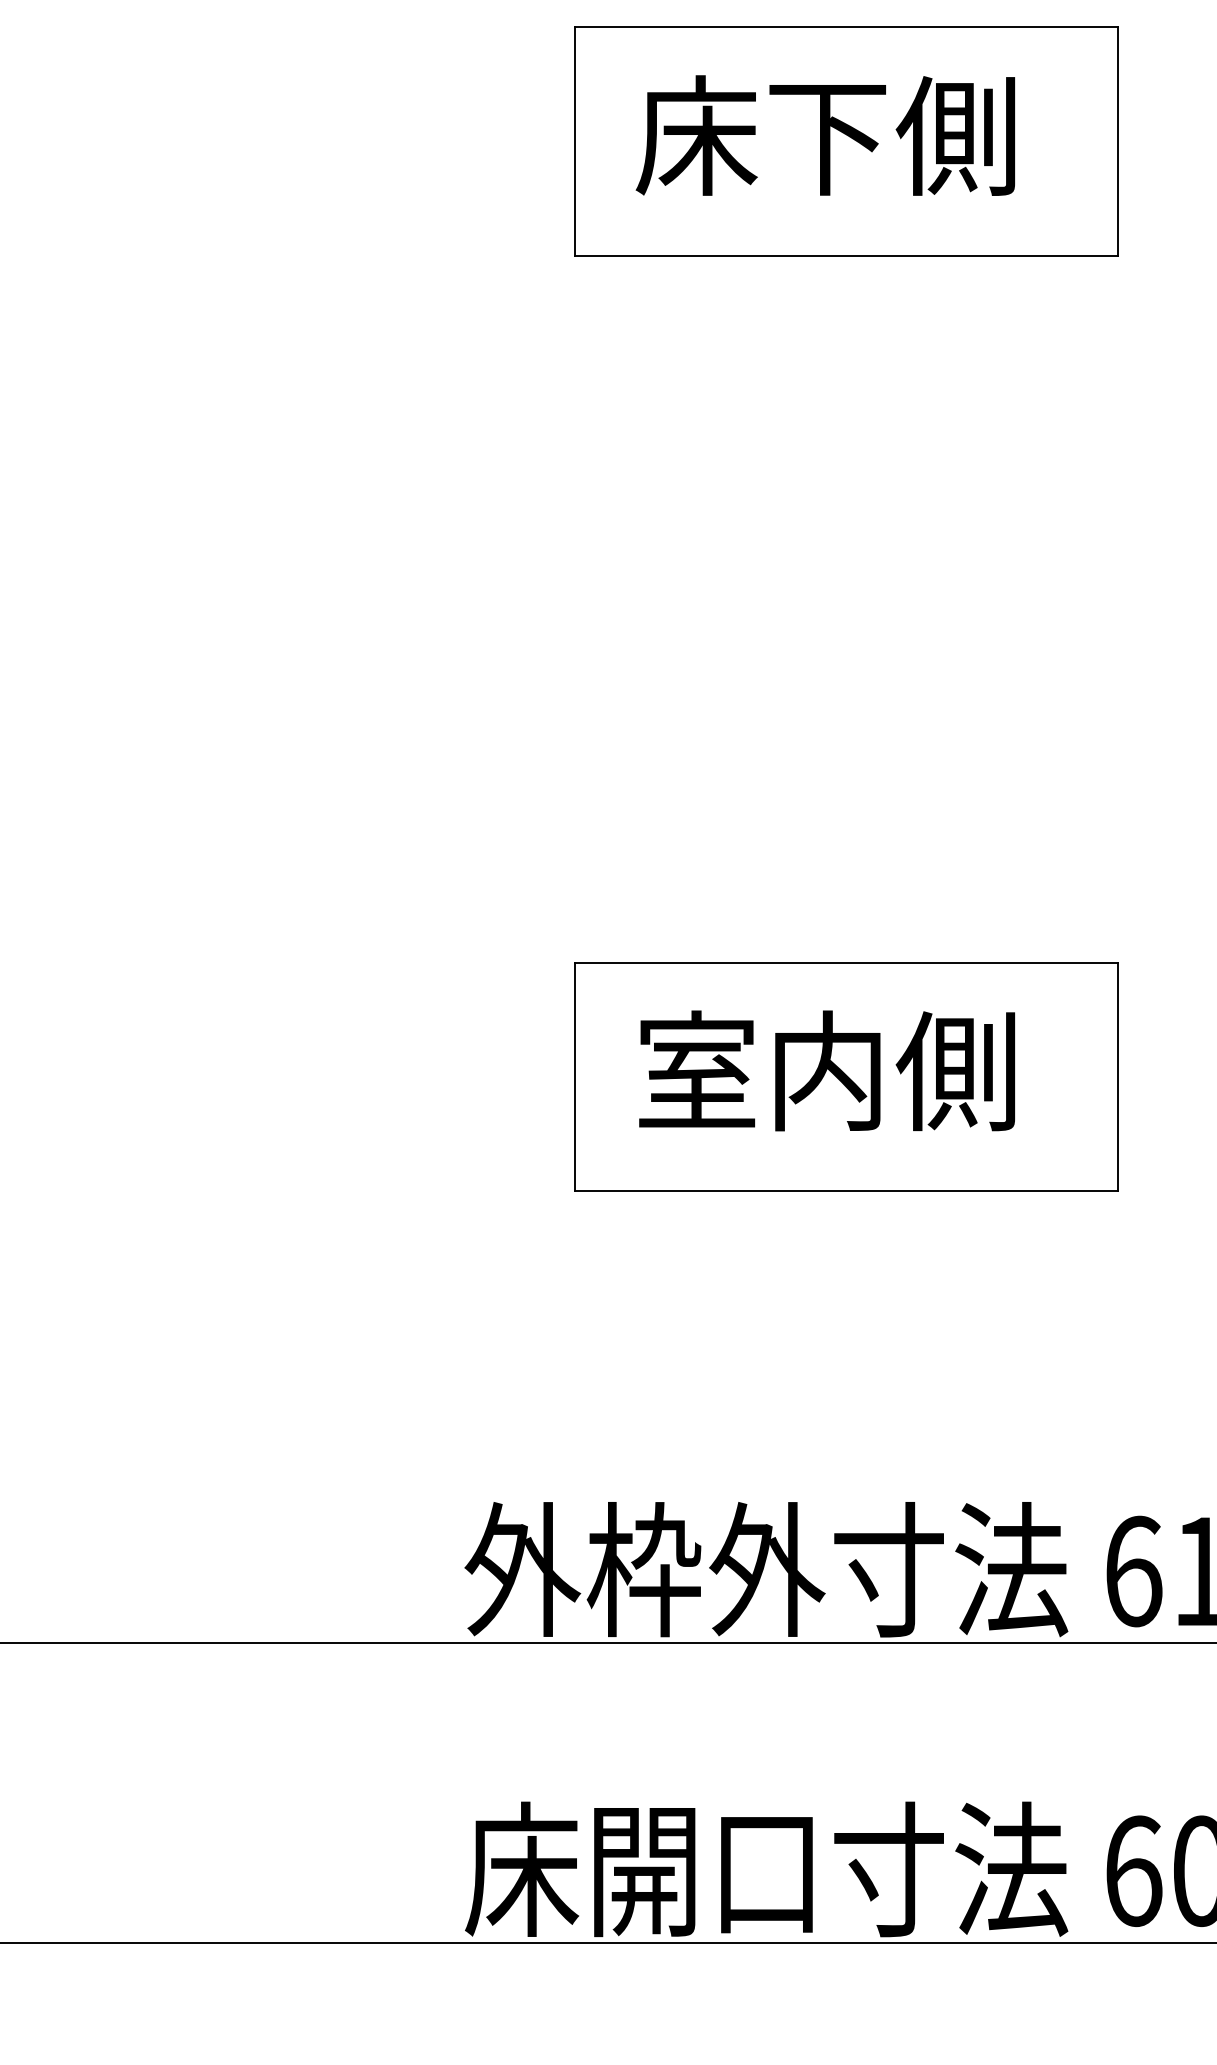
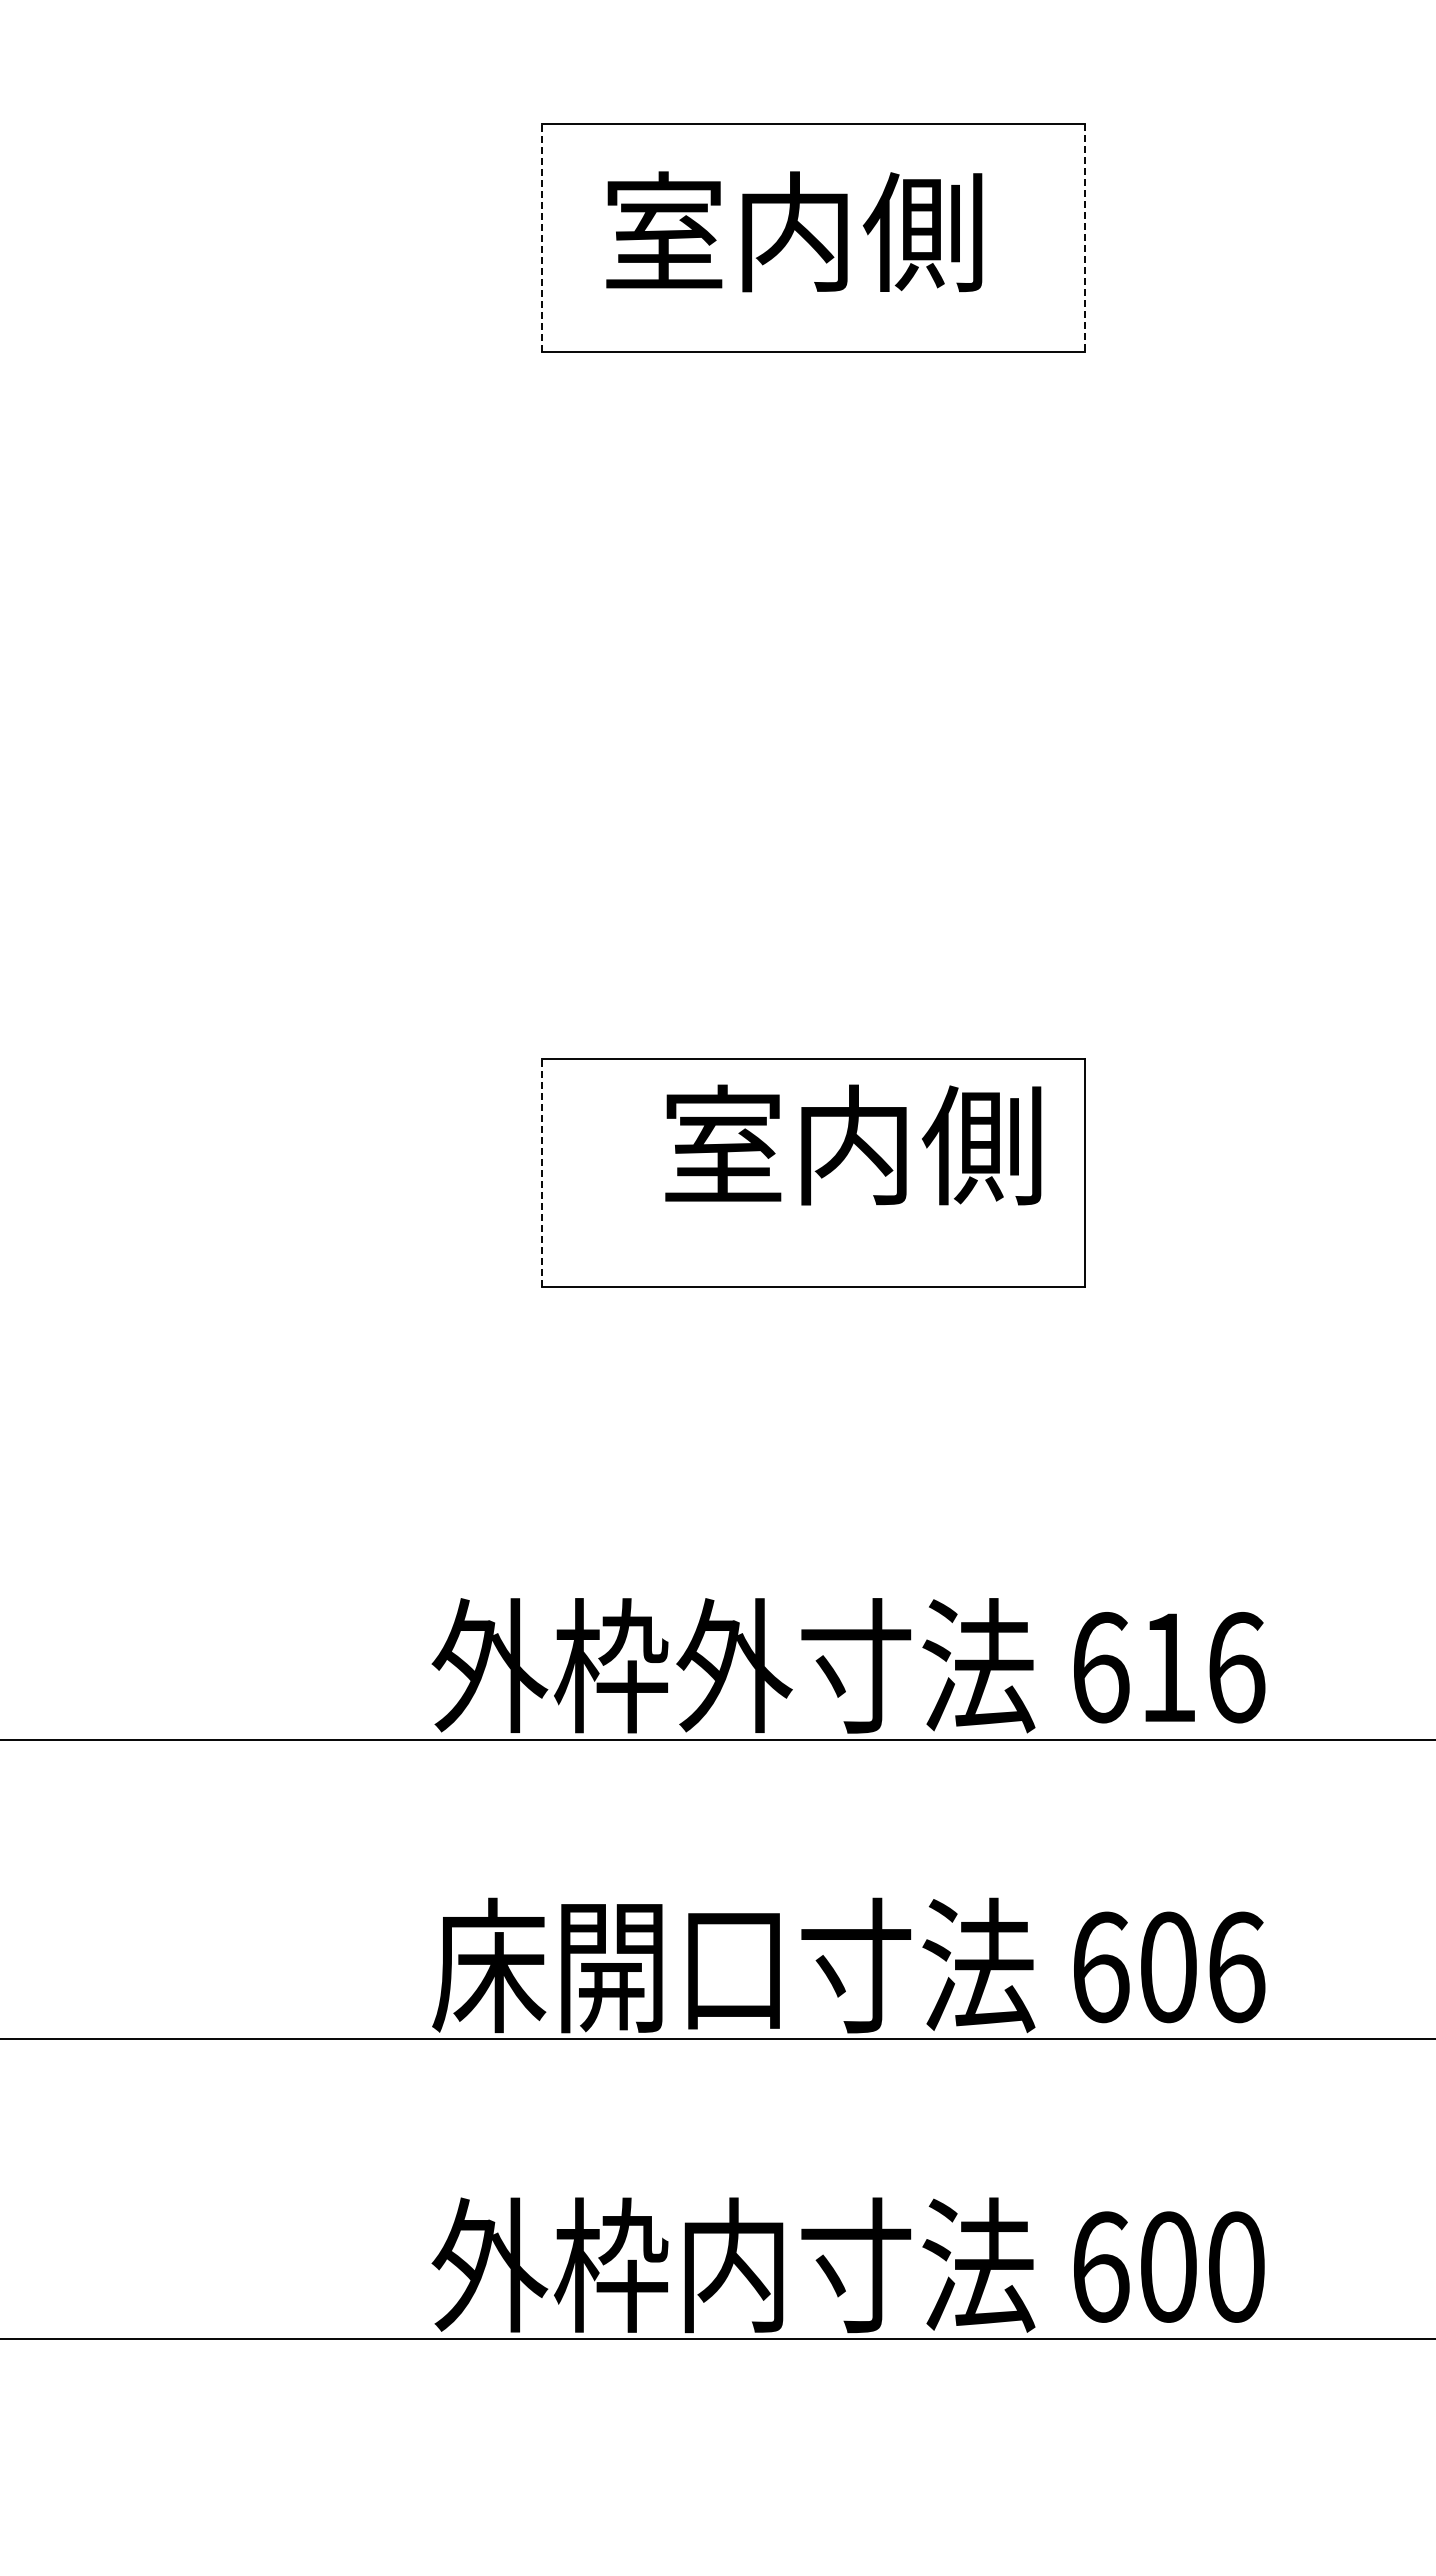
text: (760, 135) -> (727, 231), 床下側 -> 室内側
line: (574, 141) -> (541, 237), solid -> dashed
line: (1118, 142) -> (1085, 238), solid -> dashed
text: (827, 1070) -> (853, 1144), moved
line: (574, 1076) -> (541, 1172), solid -> dashed

